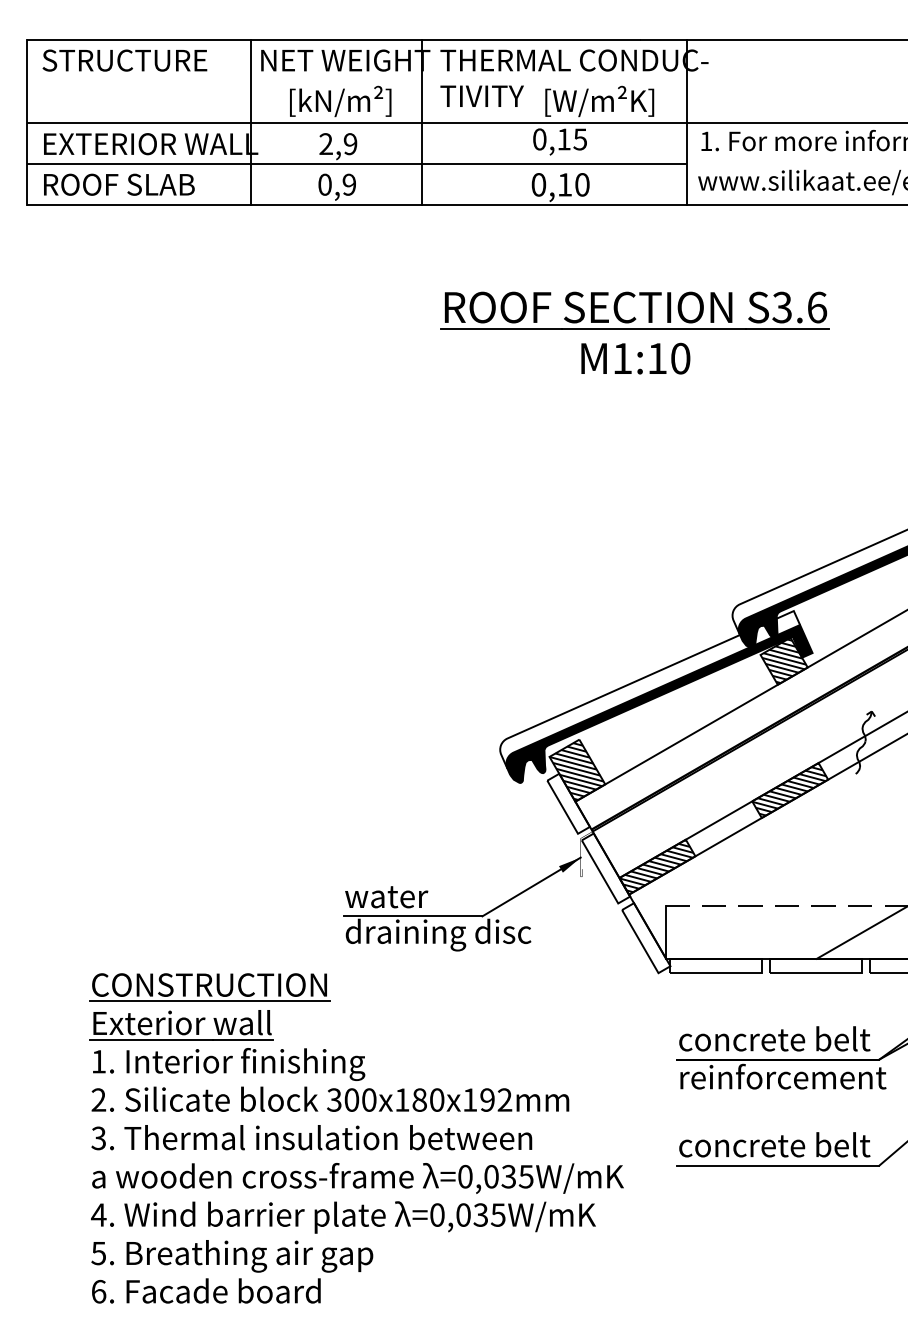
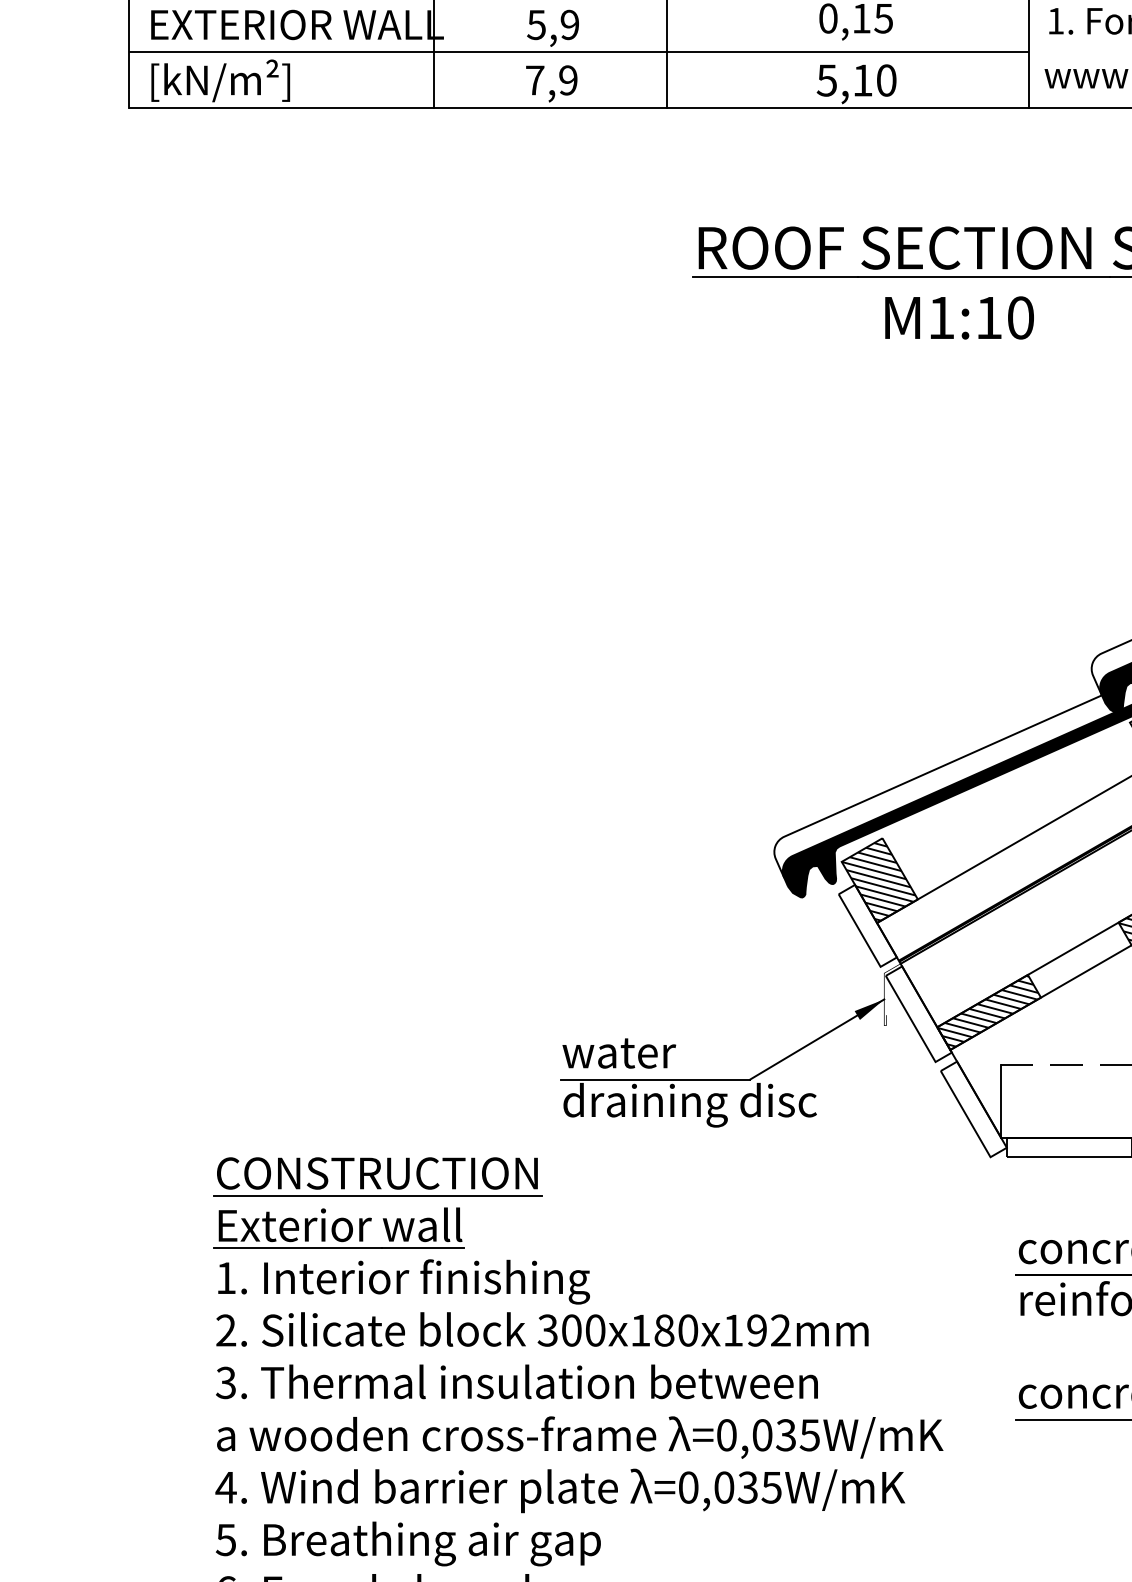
text: (325, 144) -> (535, 25), 2,9 -> 5,9
text: (119, 184) -> (254, 80), ROOF SLAB -> [kN/m²]
text: (324, 184) -> (534, 80), 0,9 -> 7,9
text: (538, 184) -> (826, 80), 0,10 -> 5,10

